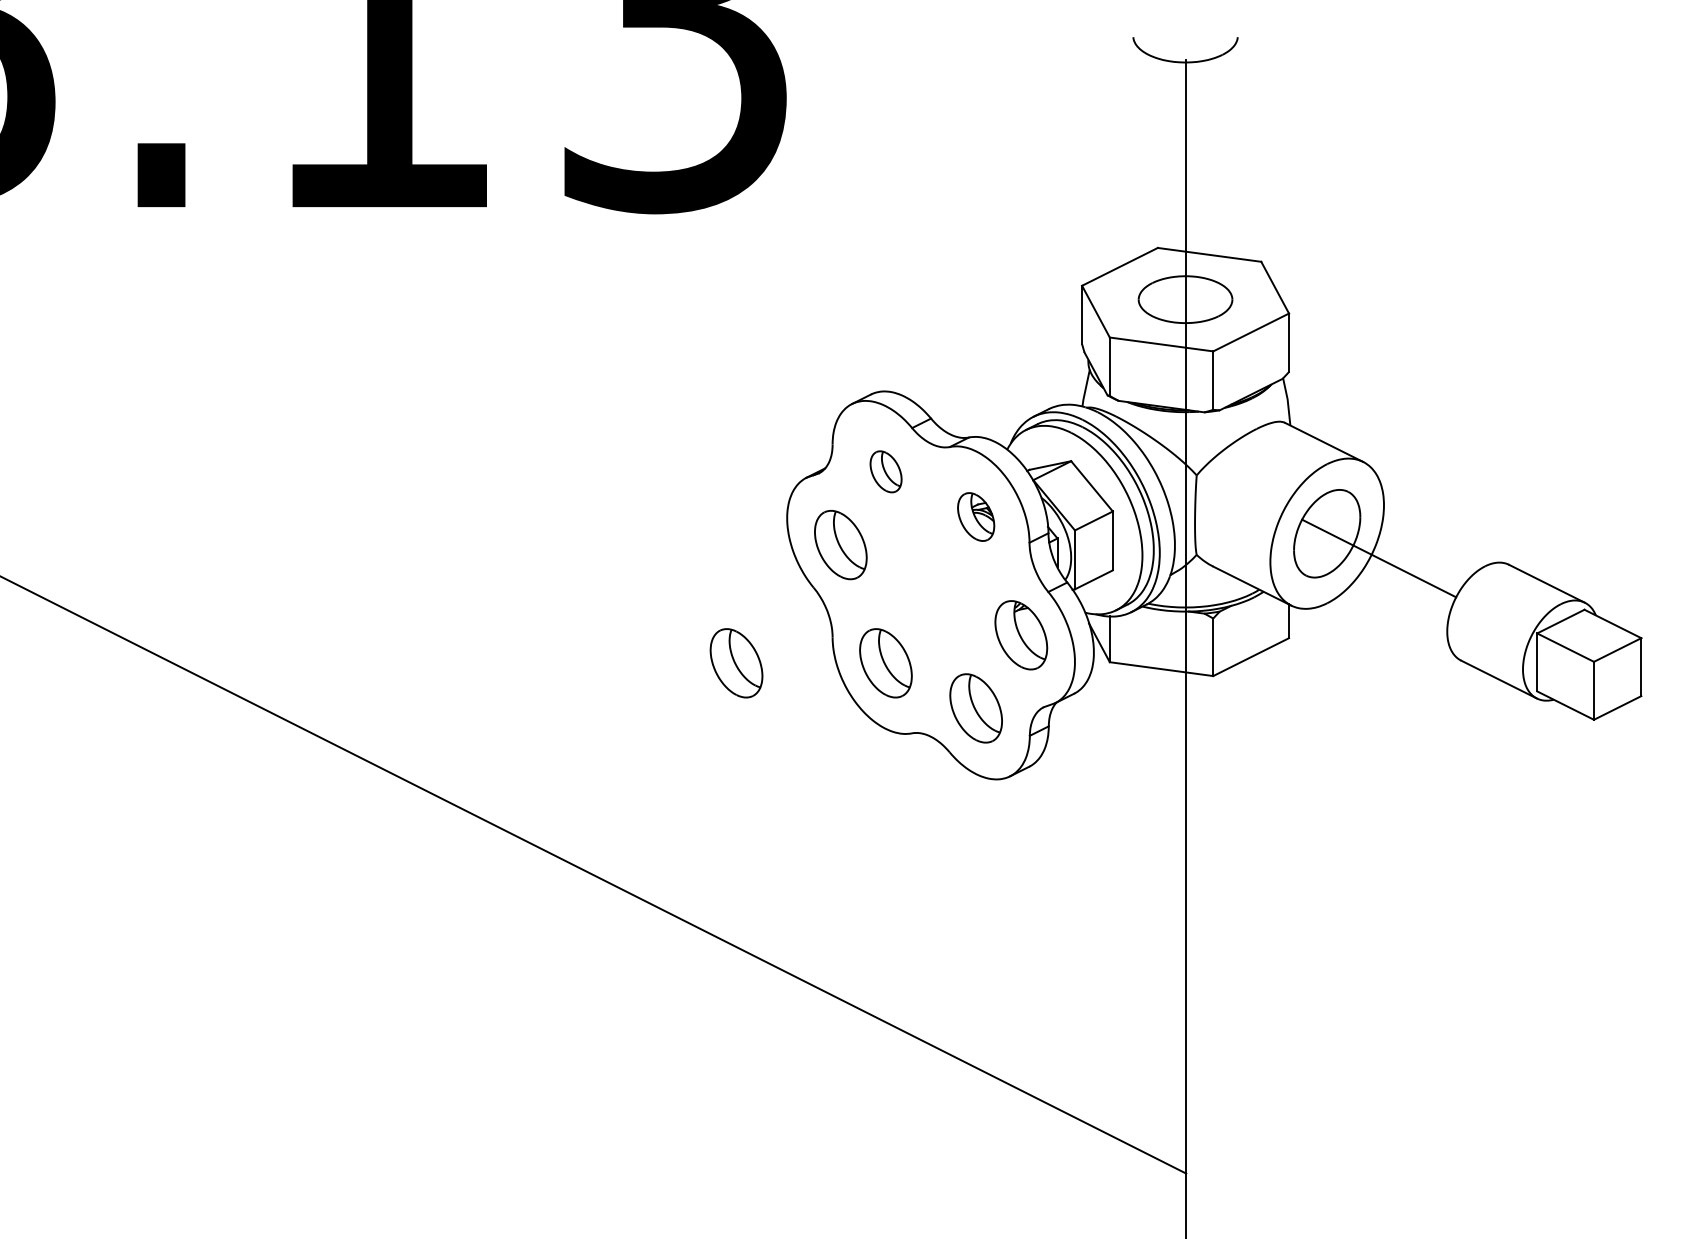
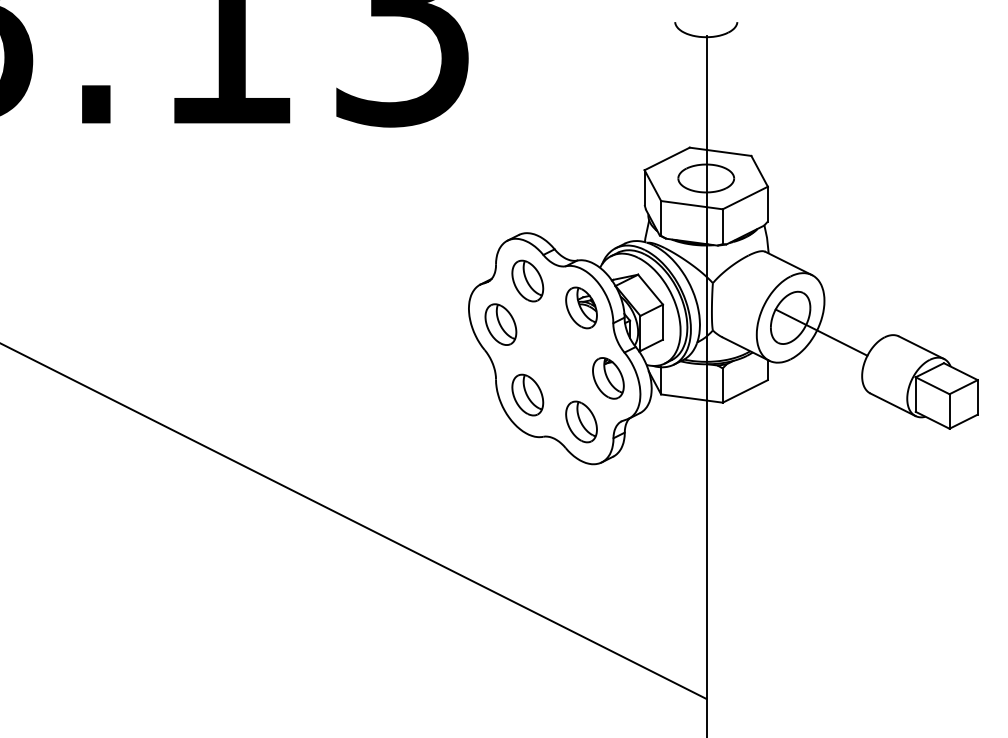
part: (885, 470) -> (527, 280), size x1.67
part: (976, 516) -> (581, 307), size x1.43
part: (736, 662) -> (438, 394), removed

